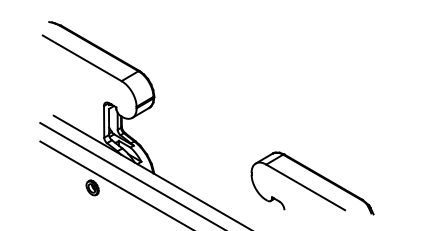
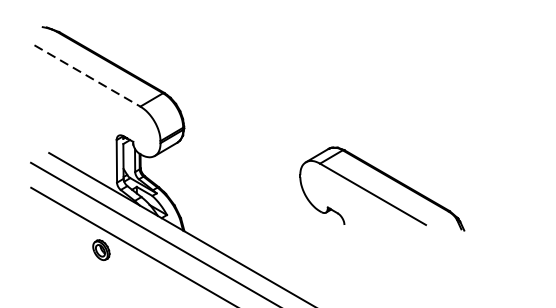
line: (82, 58) -> (87, 76), solid -> dashed
part: (312, 183) -> (382, 189), moved

